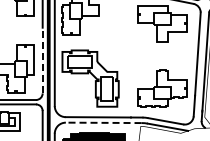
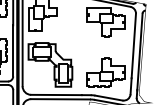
line: (42, 60) -> (13, 50), dashed -> solid
line: (103, 122) -> (60, 99), dashed -> solid

